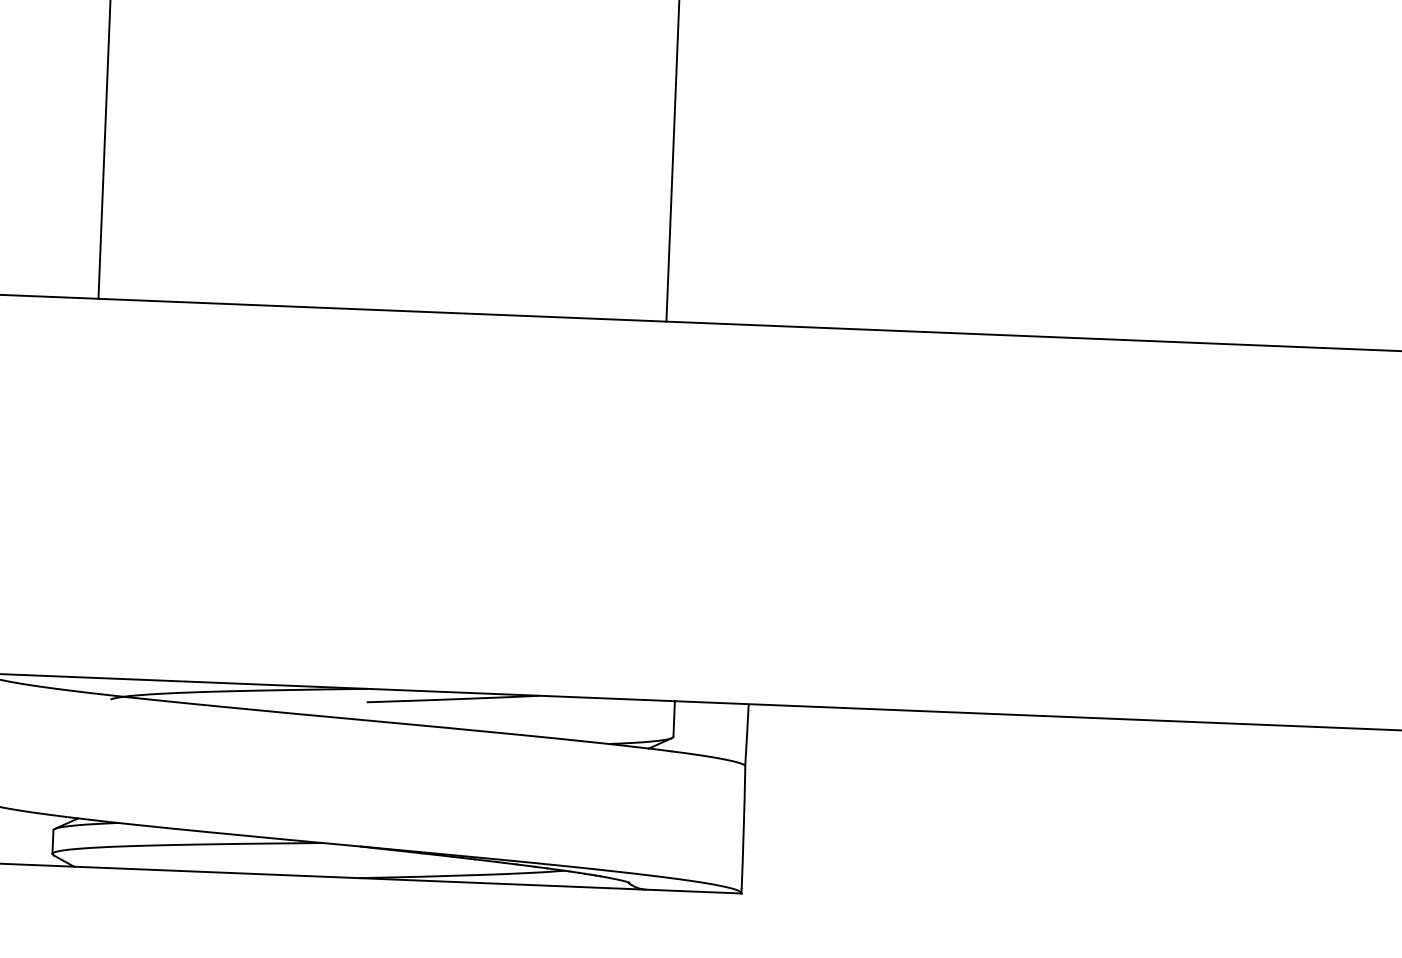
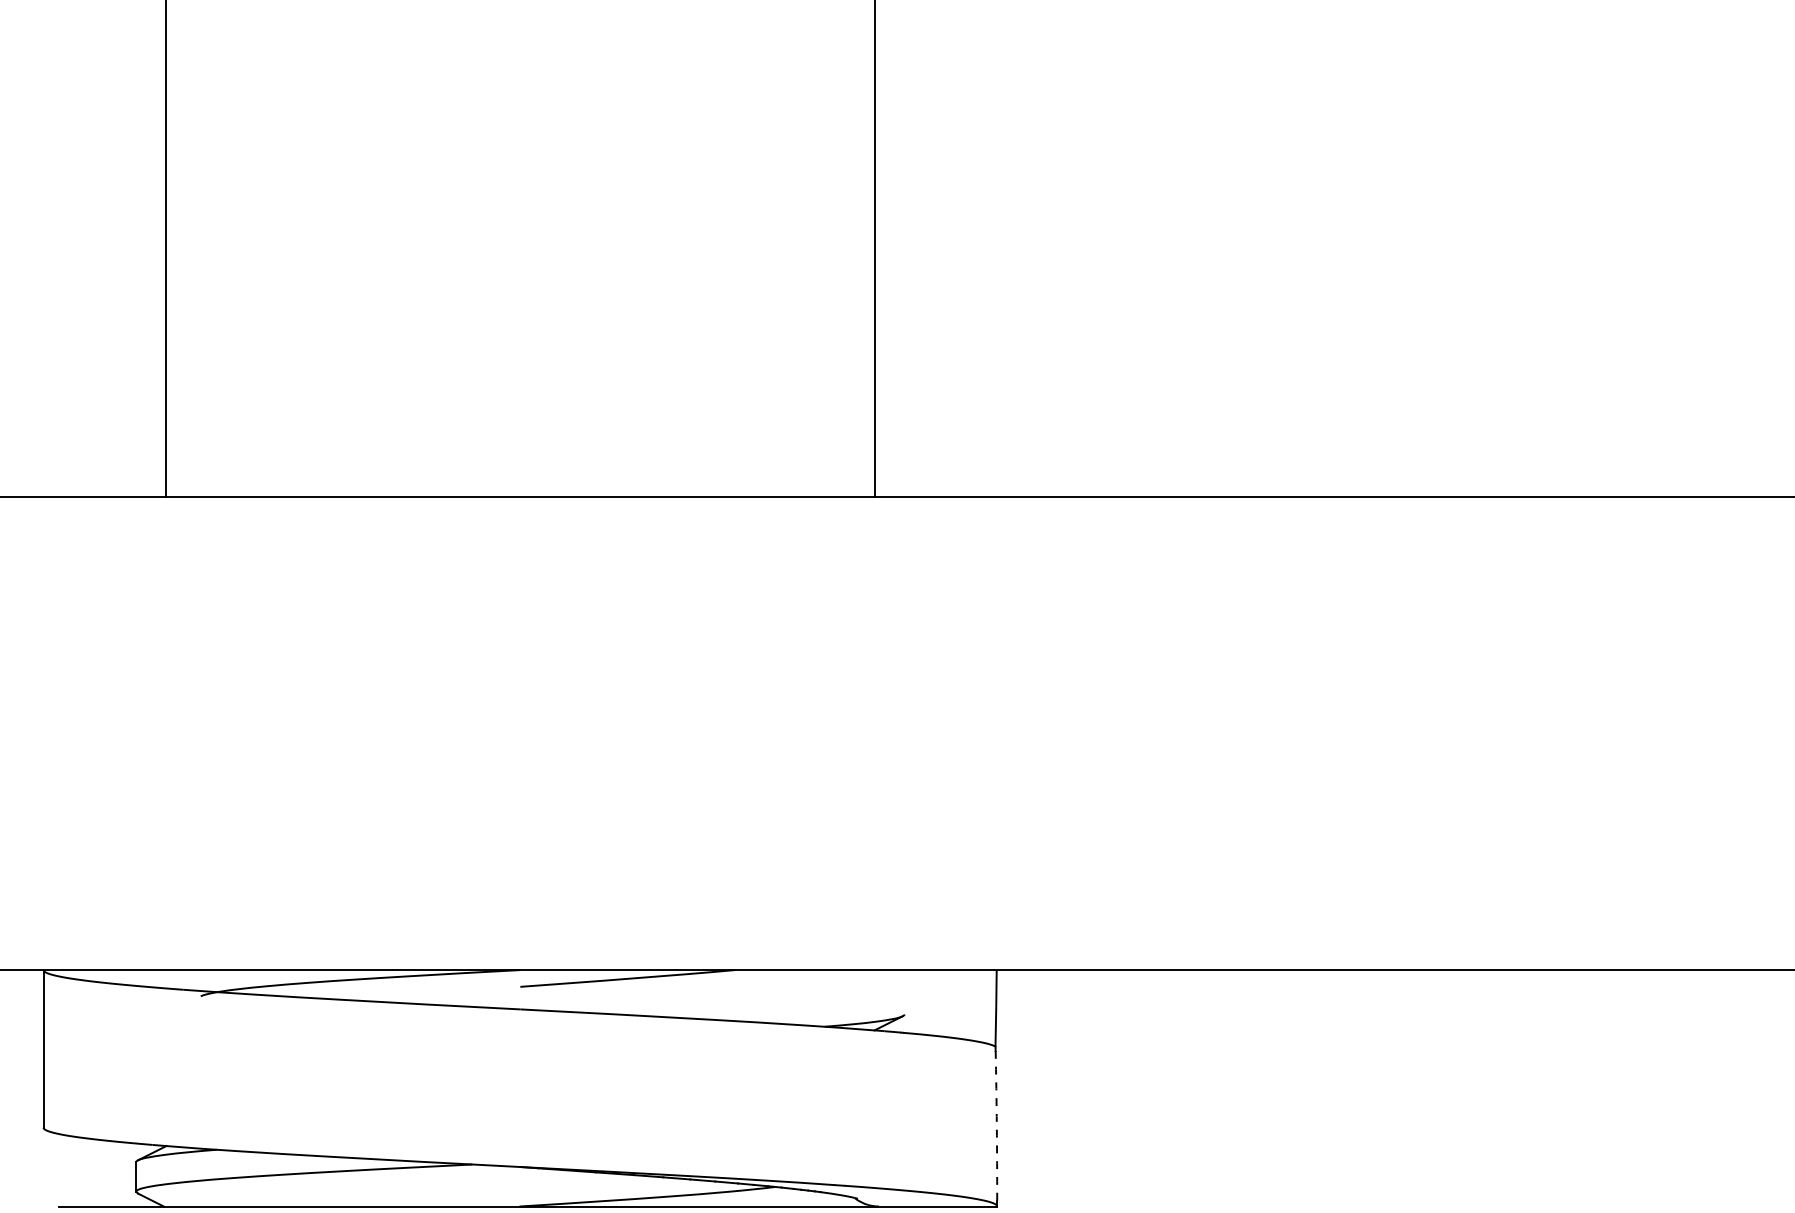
line: (674, 719) -> (904, 992), removed
arc: (743, 828) -> (996, 1125), solid -> dashed

